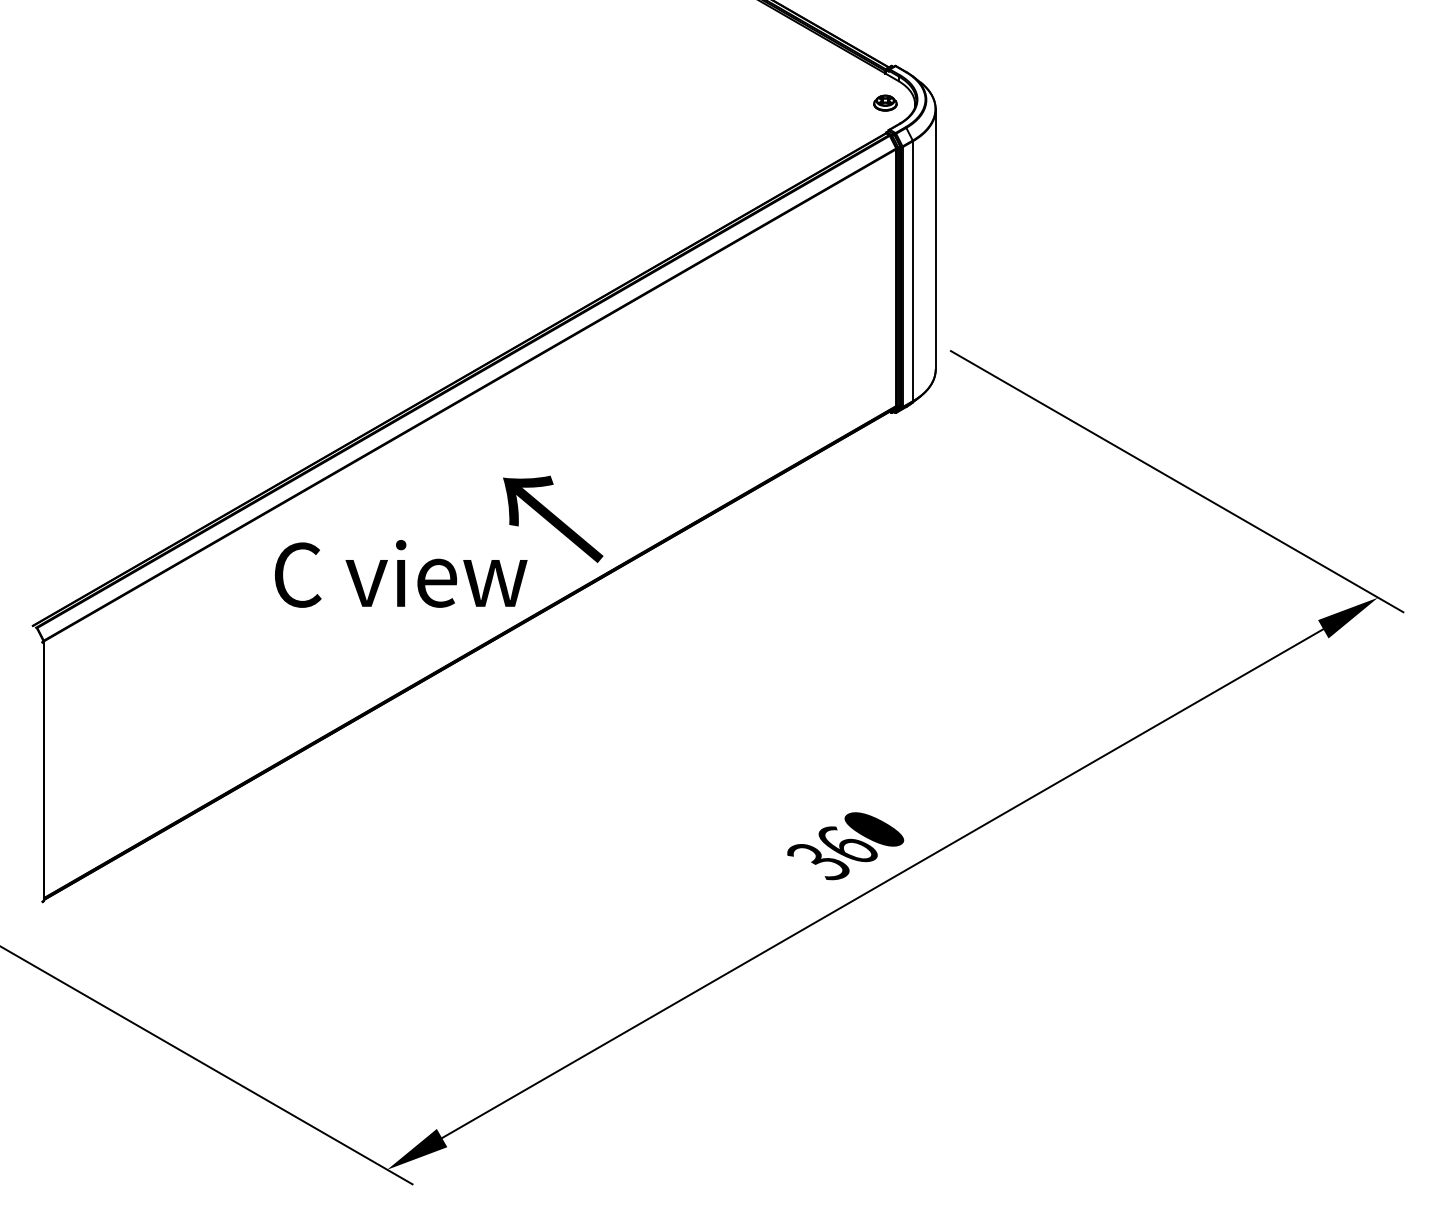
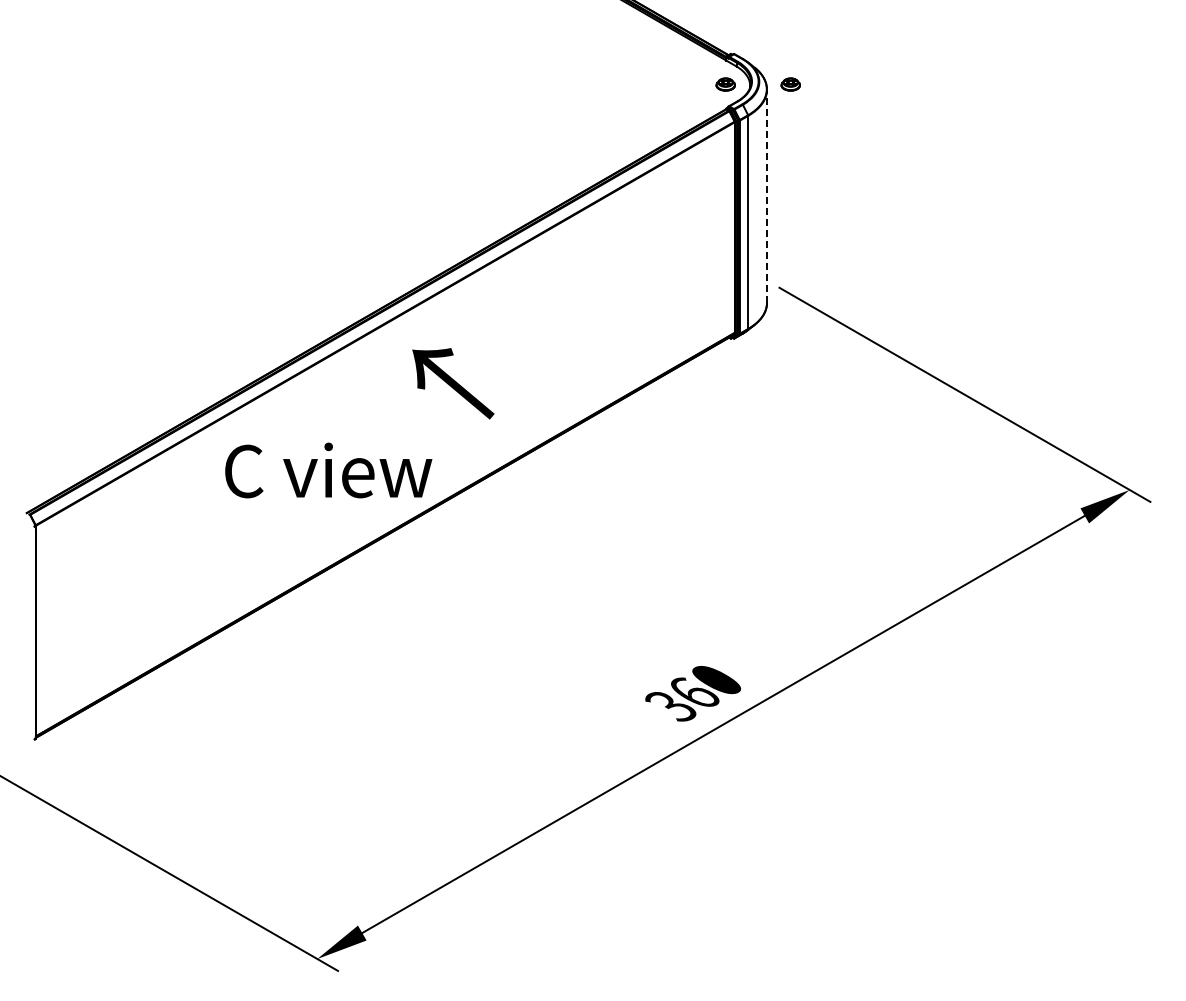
part: (964, 103) -> (790, 84), added
line: (936, 239) -> (767, 196), solid -> dashed
text: (553, 519) -> (453, 383), moved

